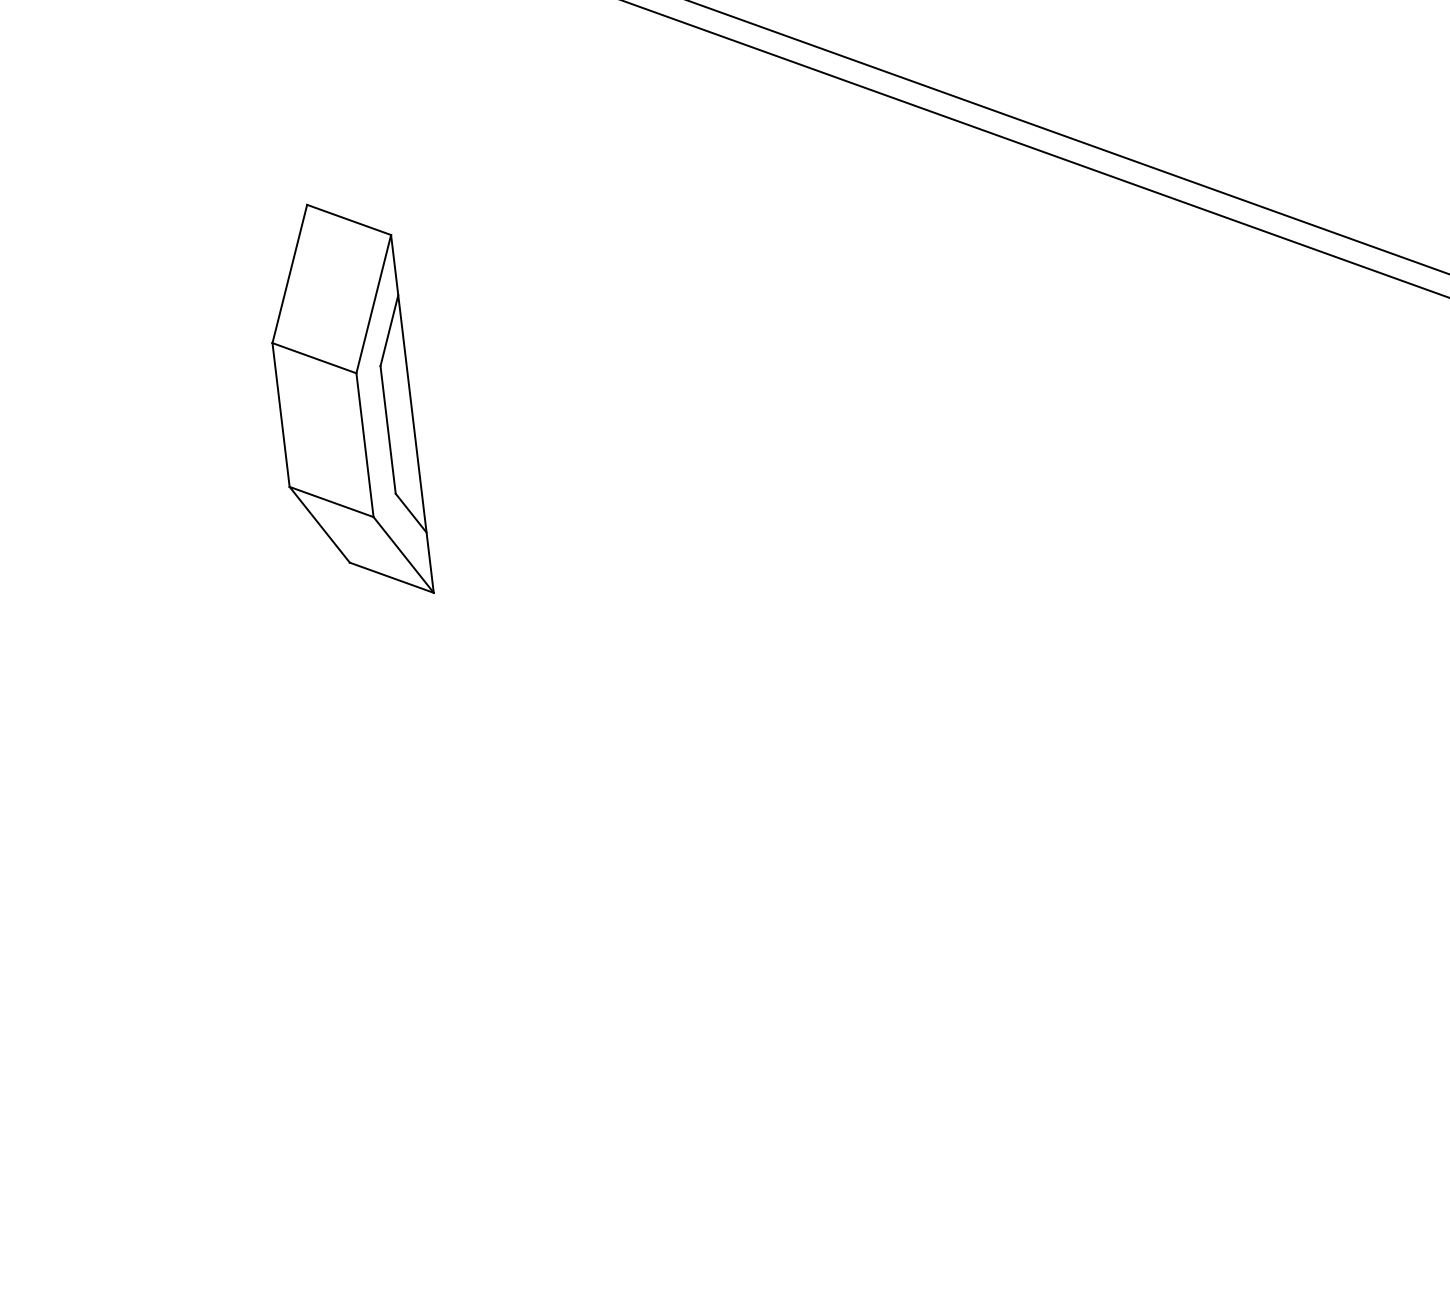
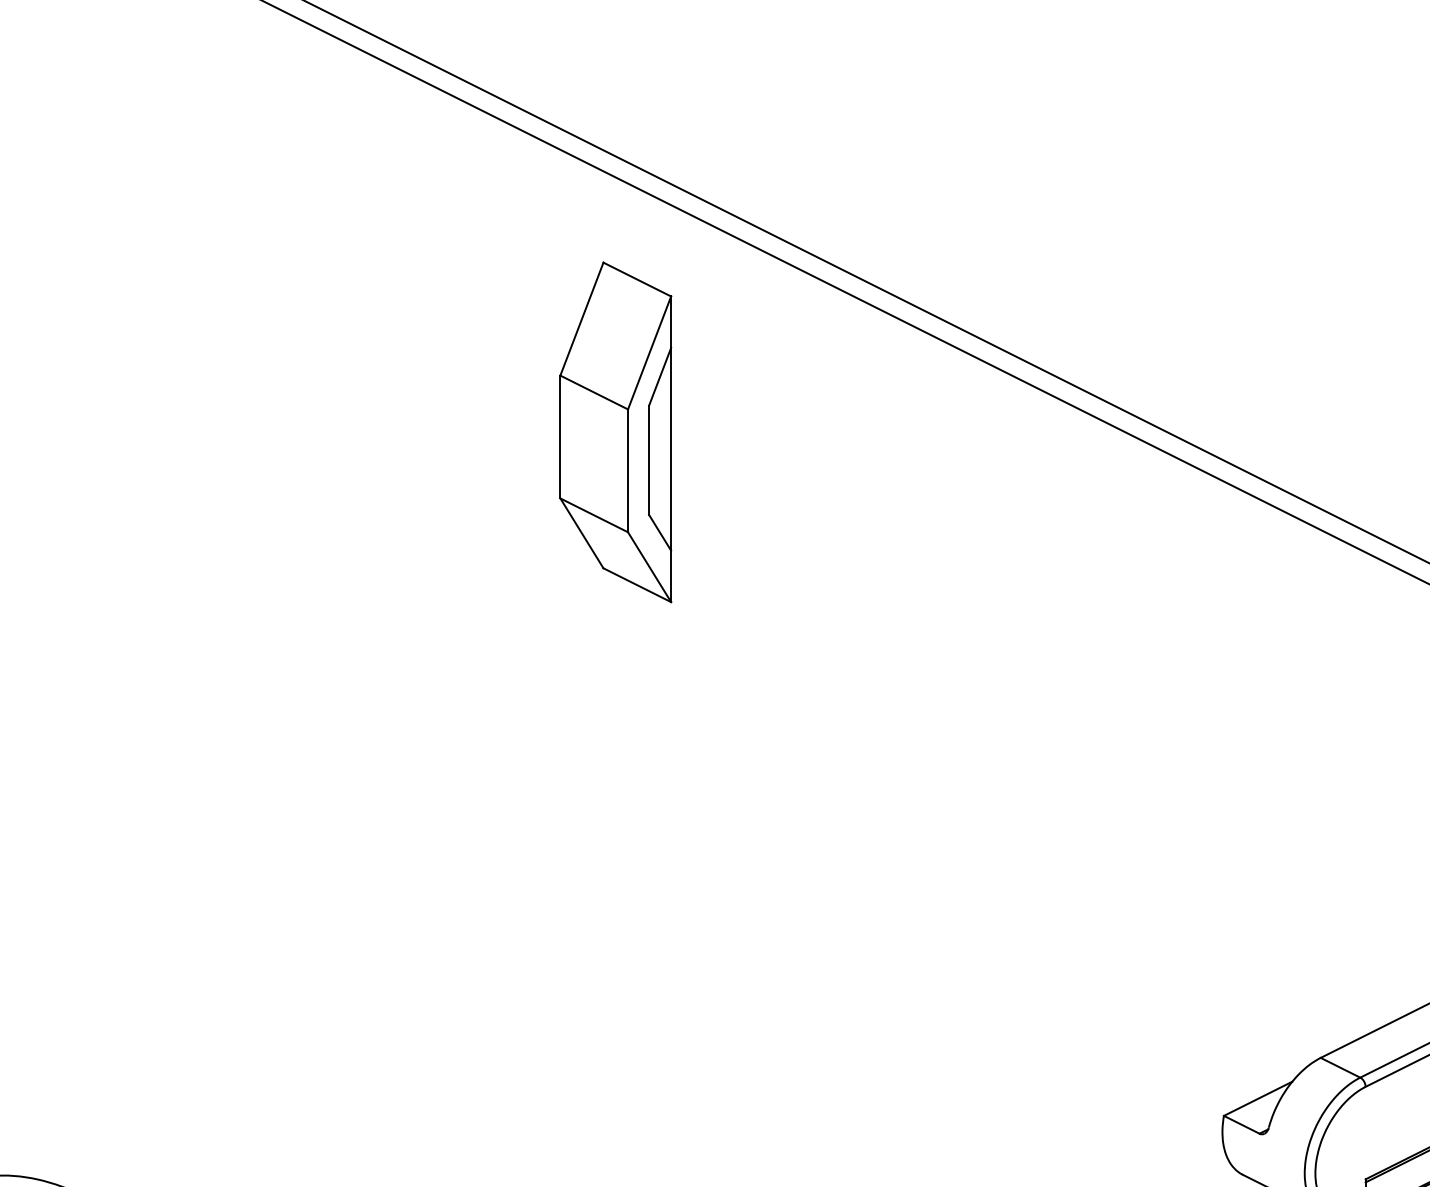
part: (344, 402) -> (615, 432), moved

